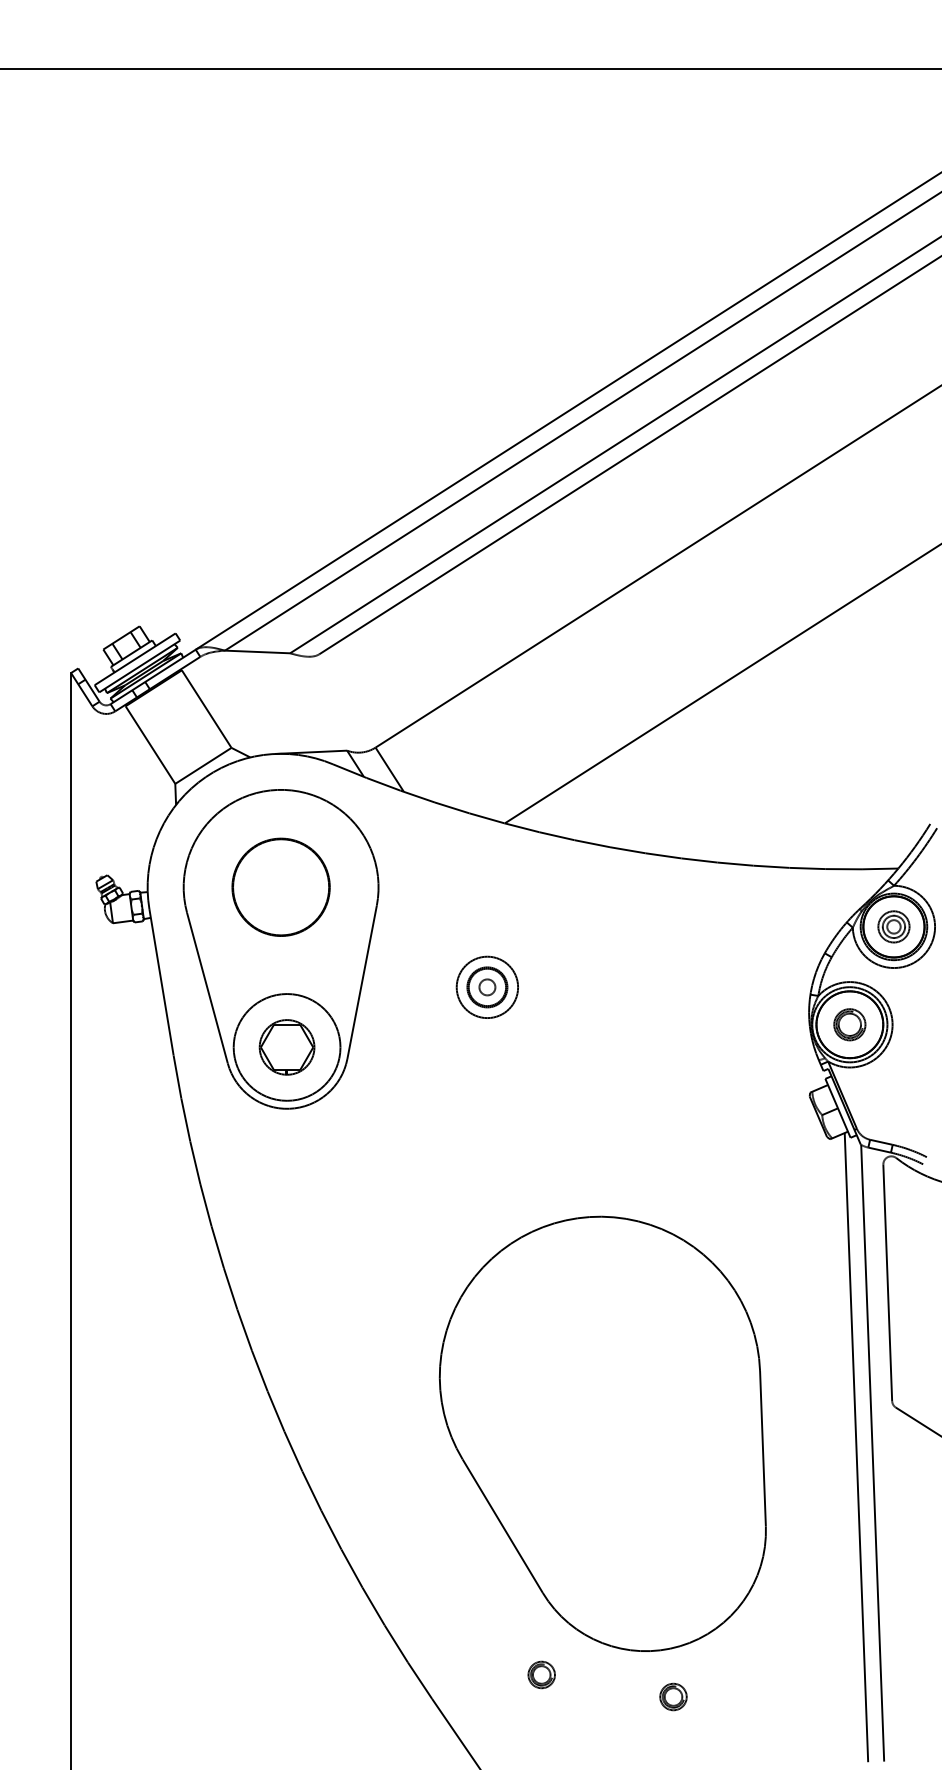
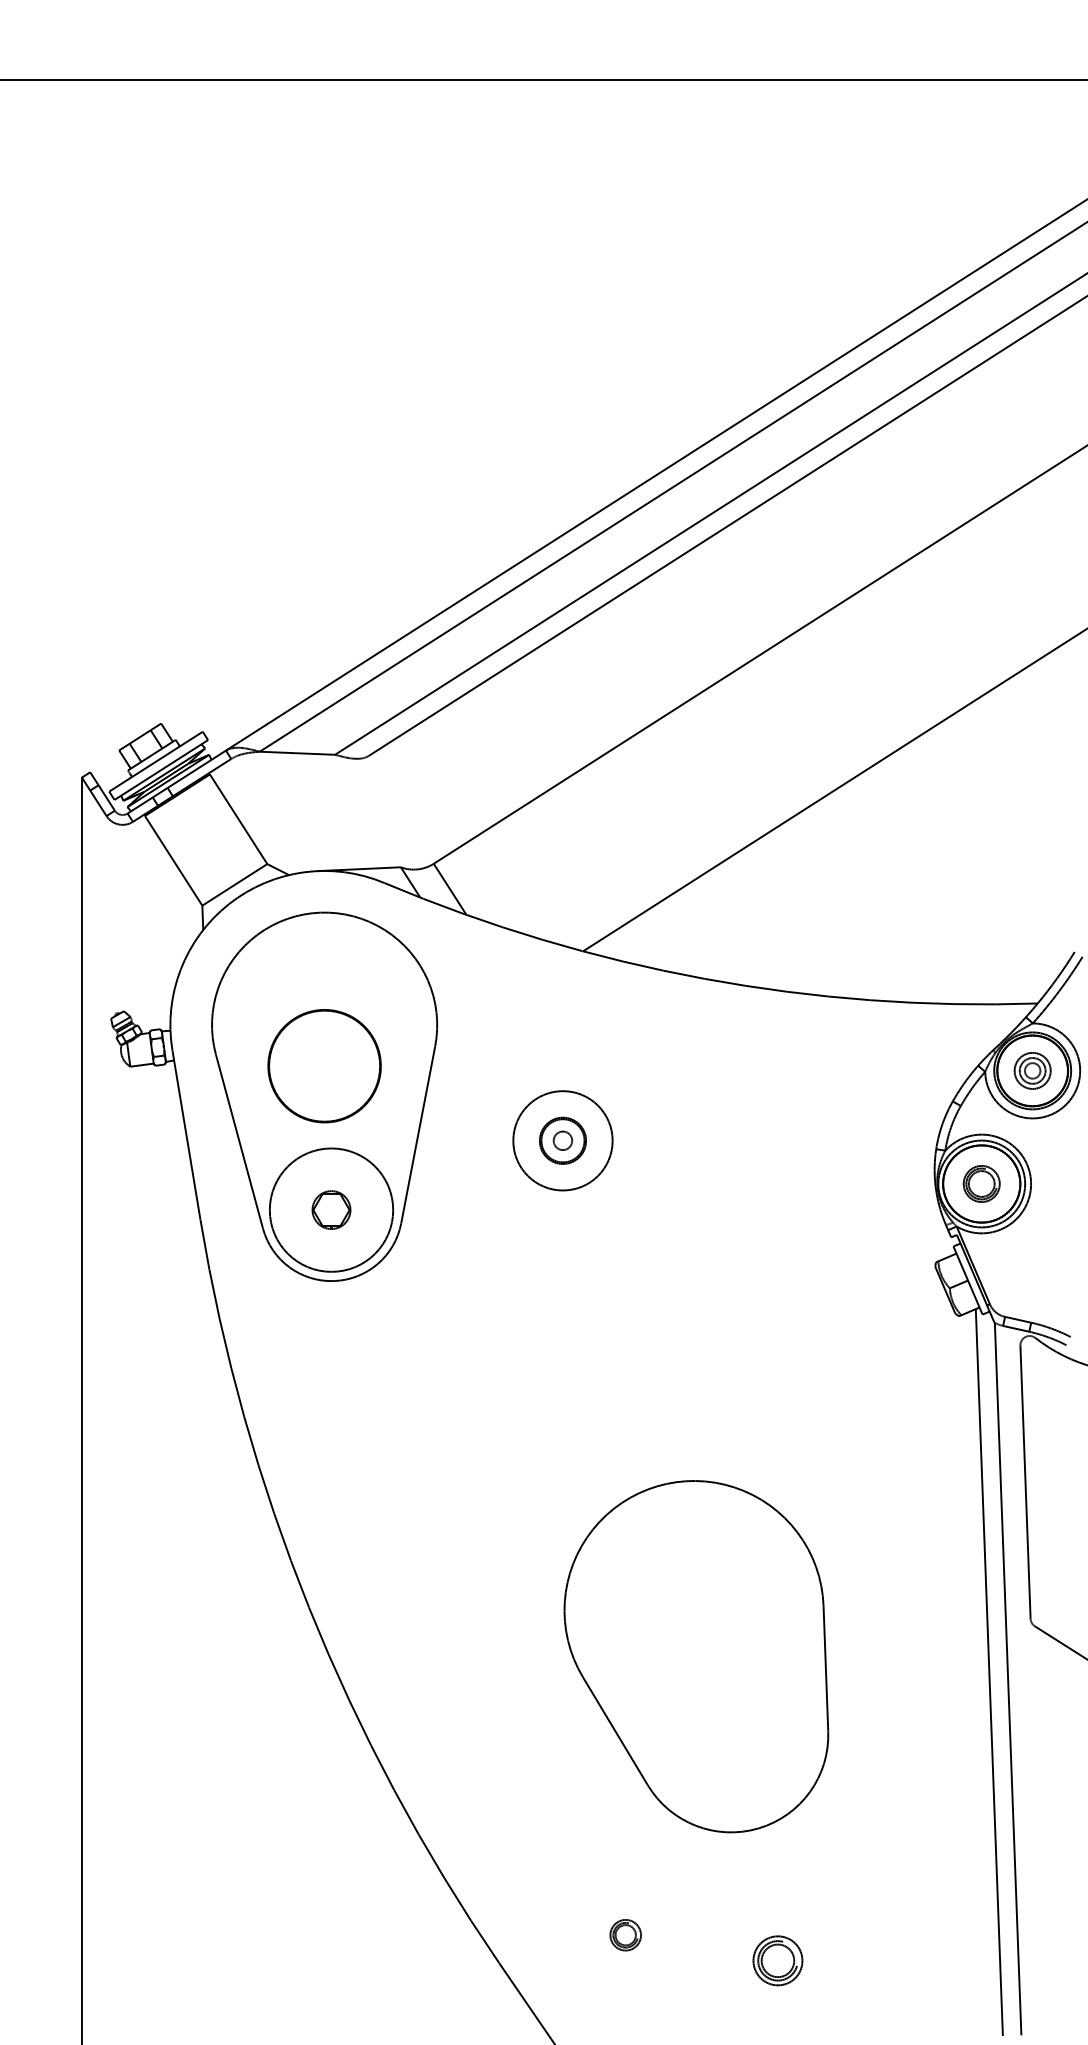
circle: (281, 887) -> (324, 1066), moved
circle: (487, 987) -> (562, 1140), size x1.4
part: (287, 1046) -> (331, 1209), size x0.6
part: (602, 1433) -> (696, 1656), size x0.7
part: (673, 1696) -> (777, 1960), size x1.6

